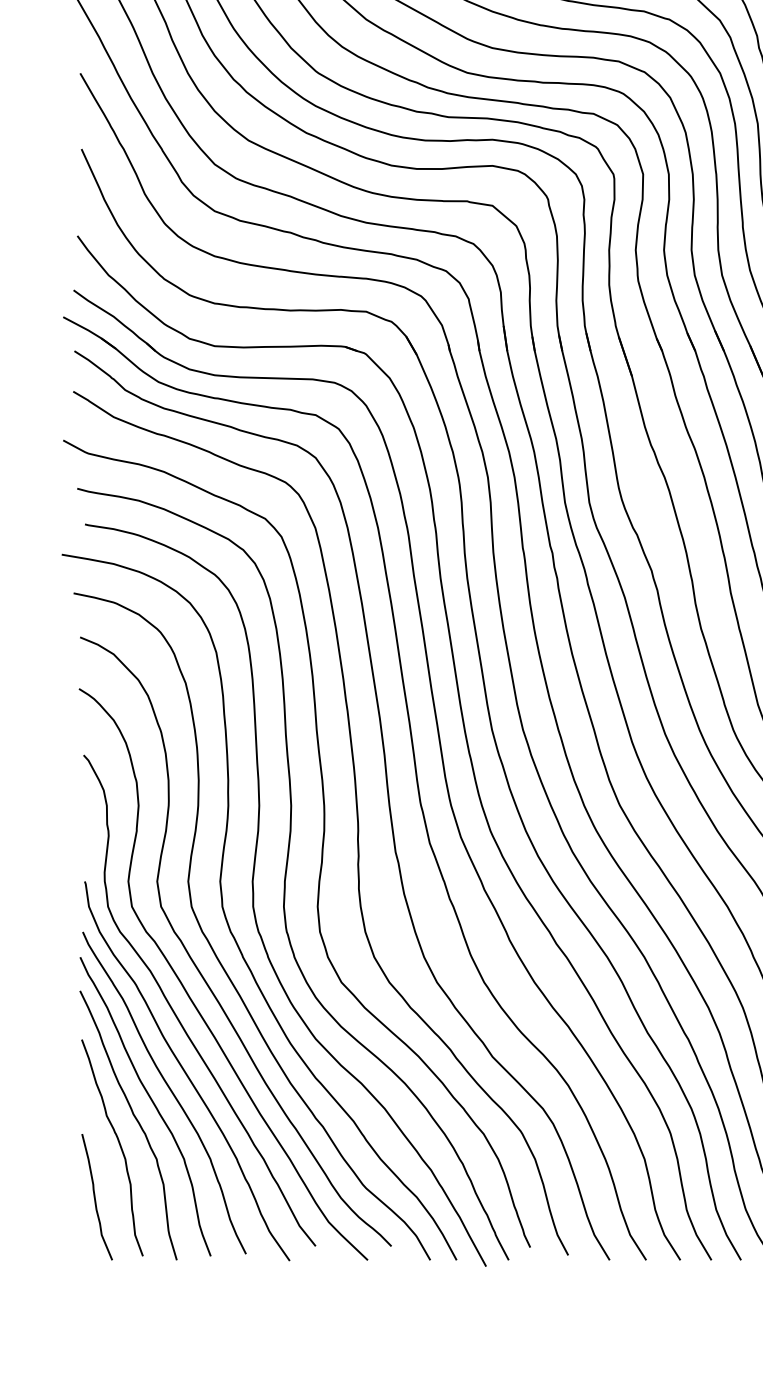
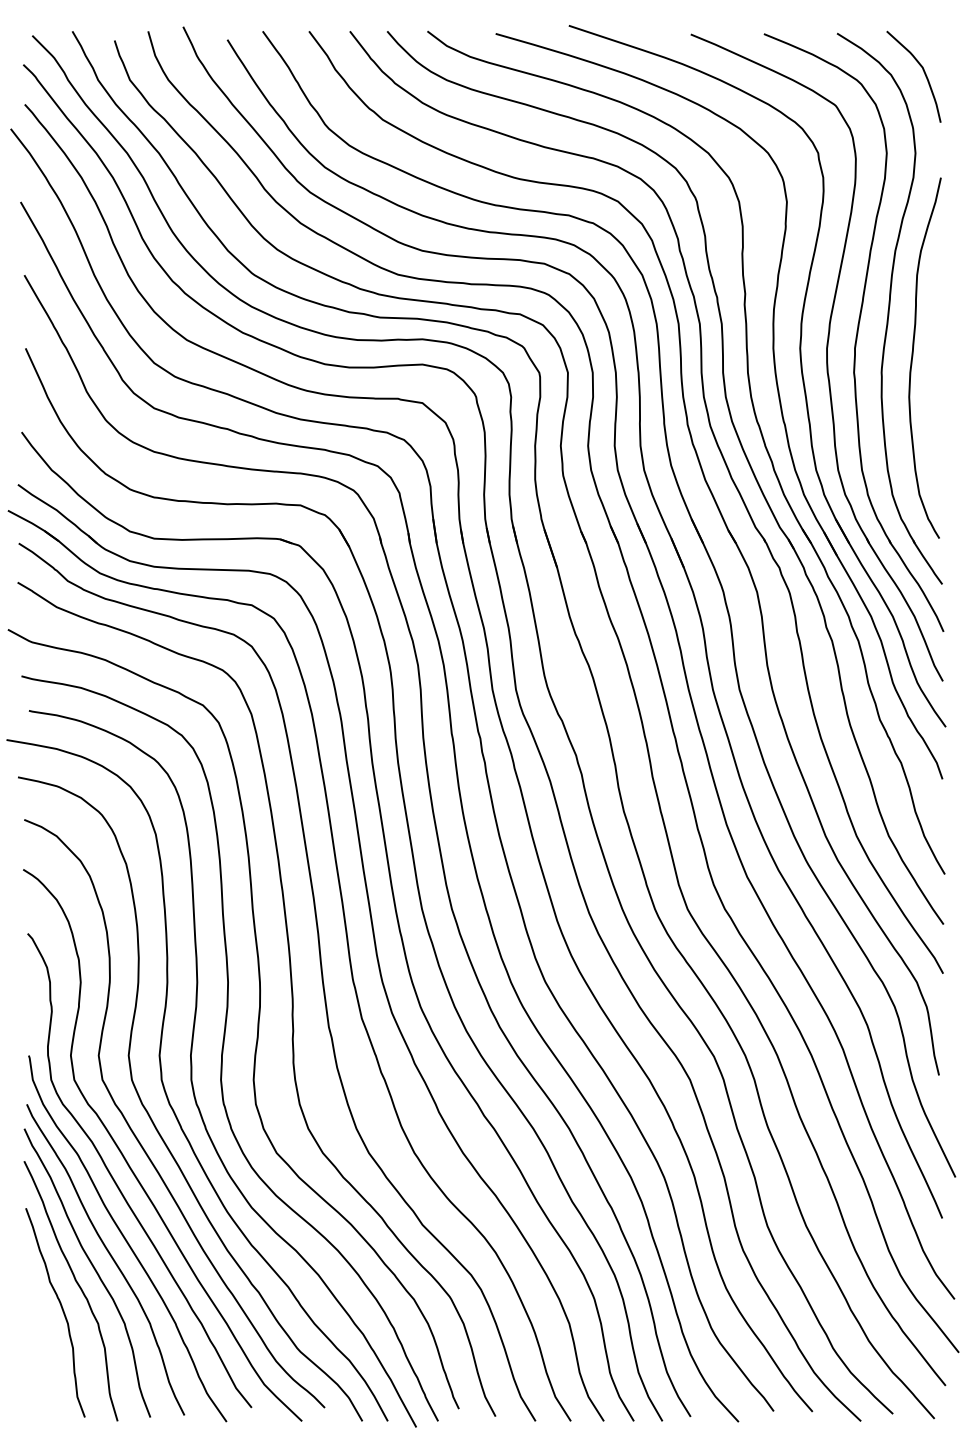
curve: (95, 1197) -> (39, 1360), removed

